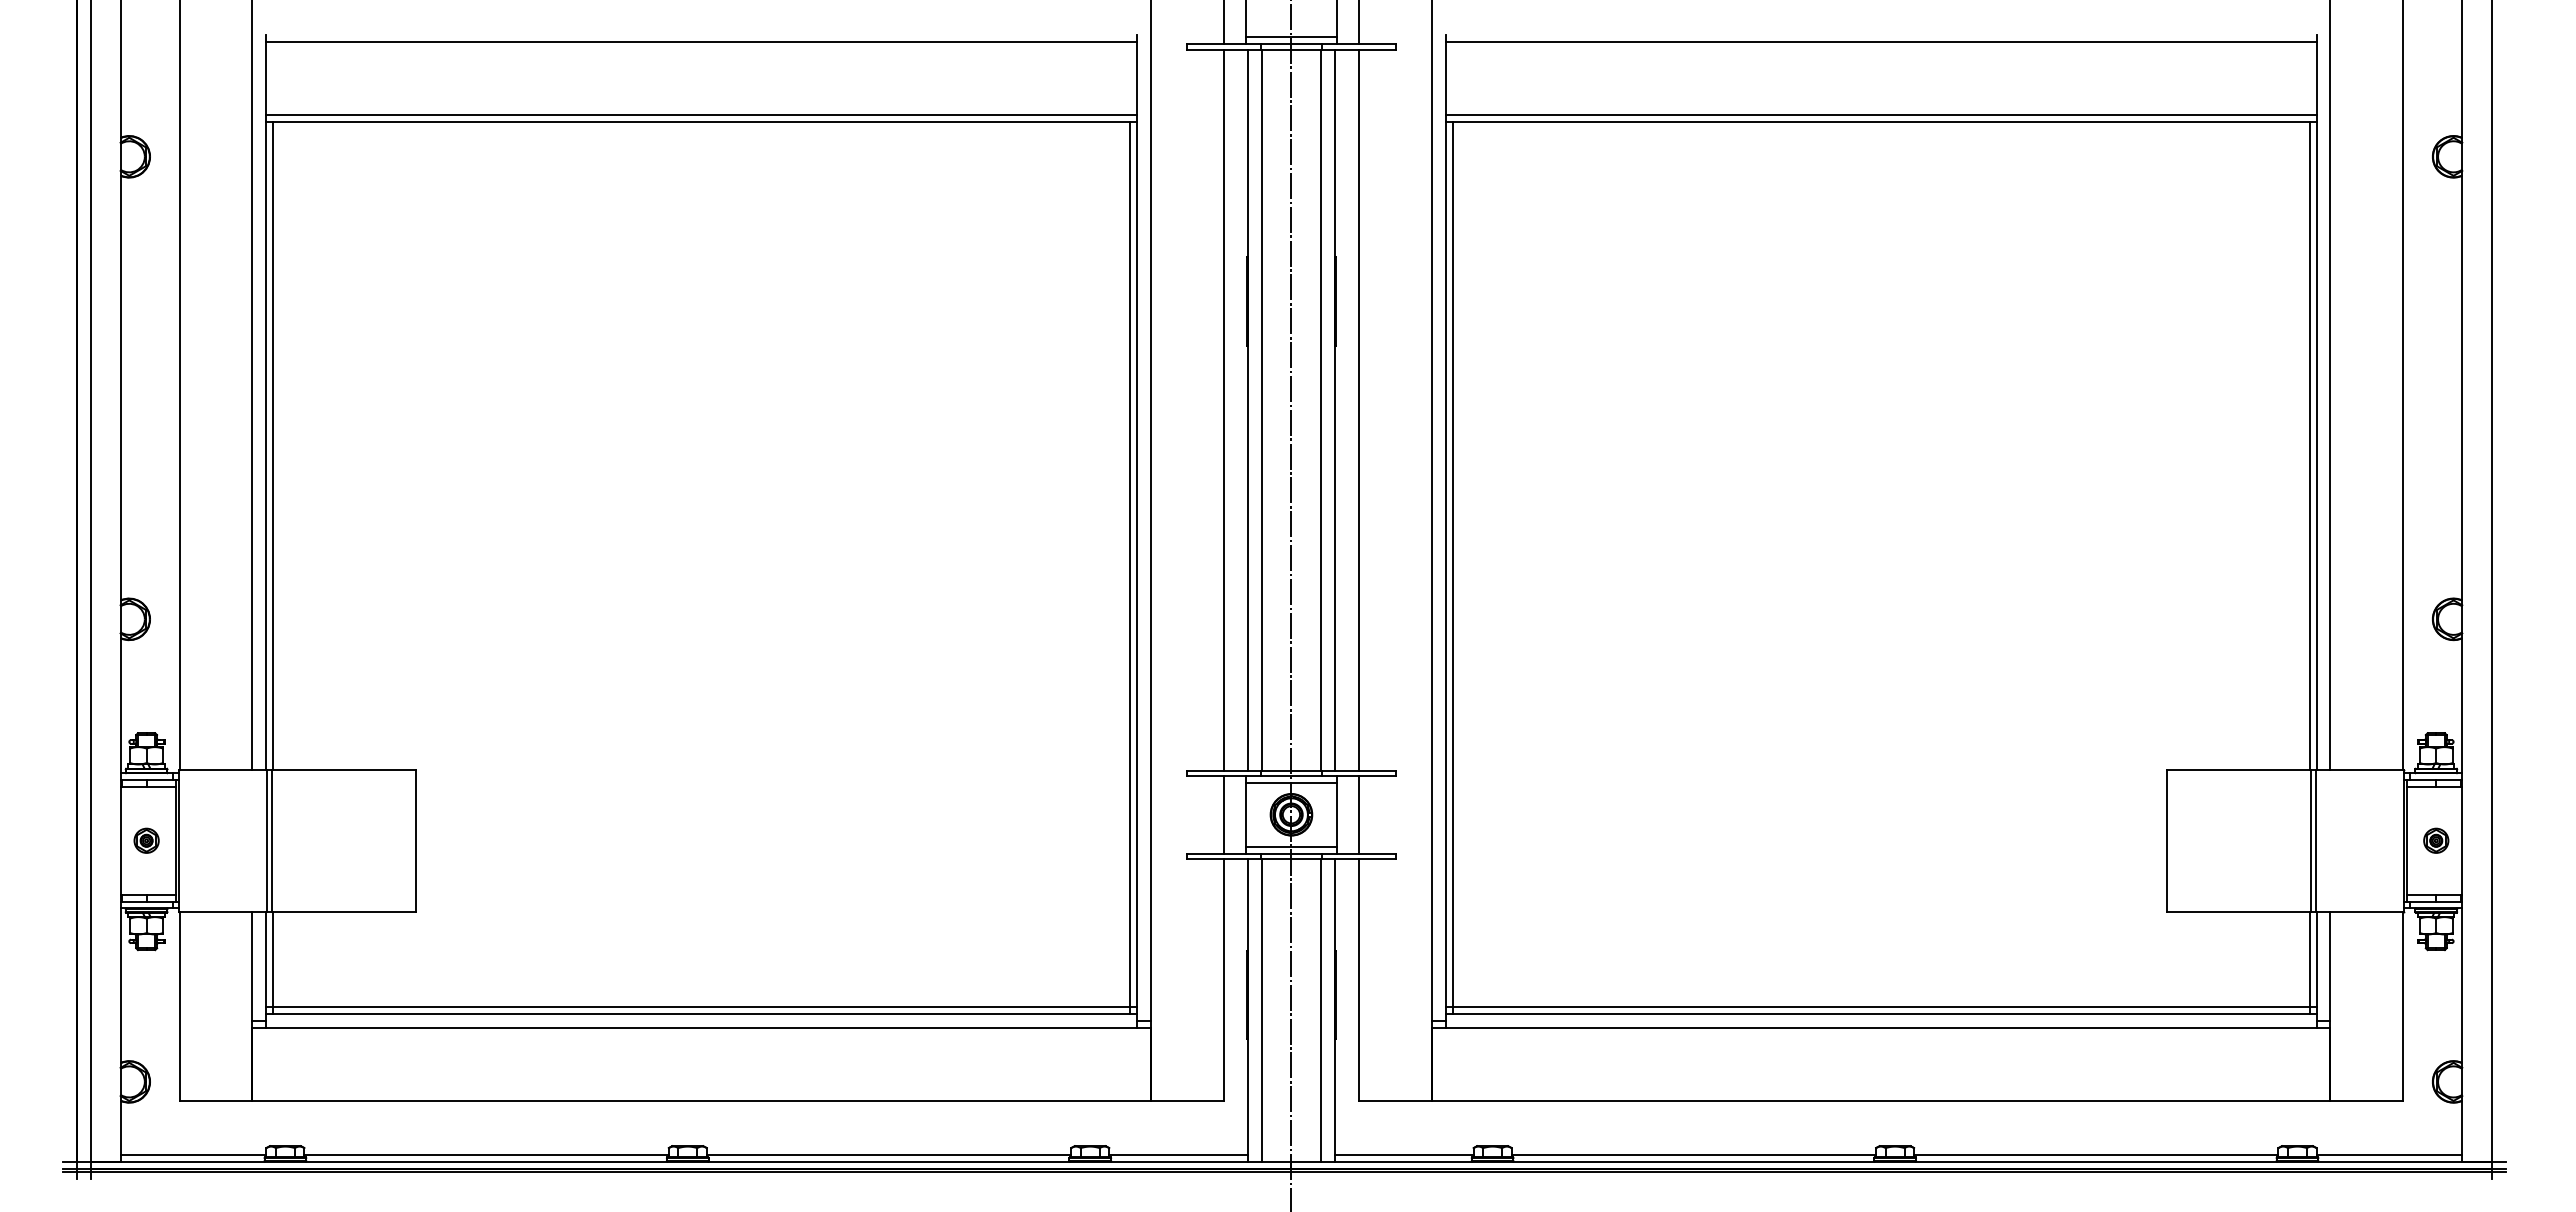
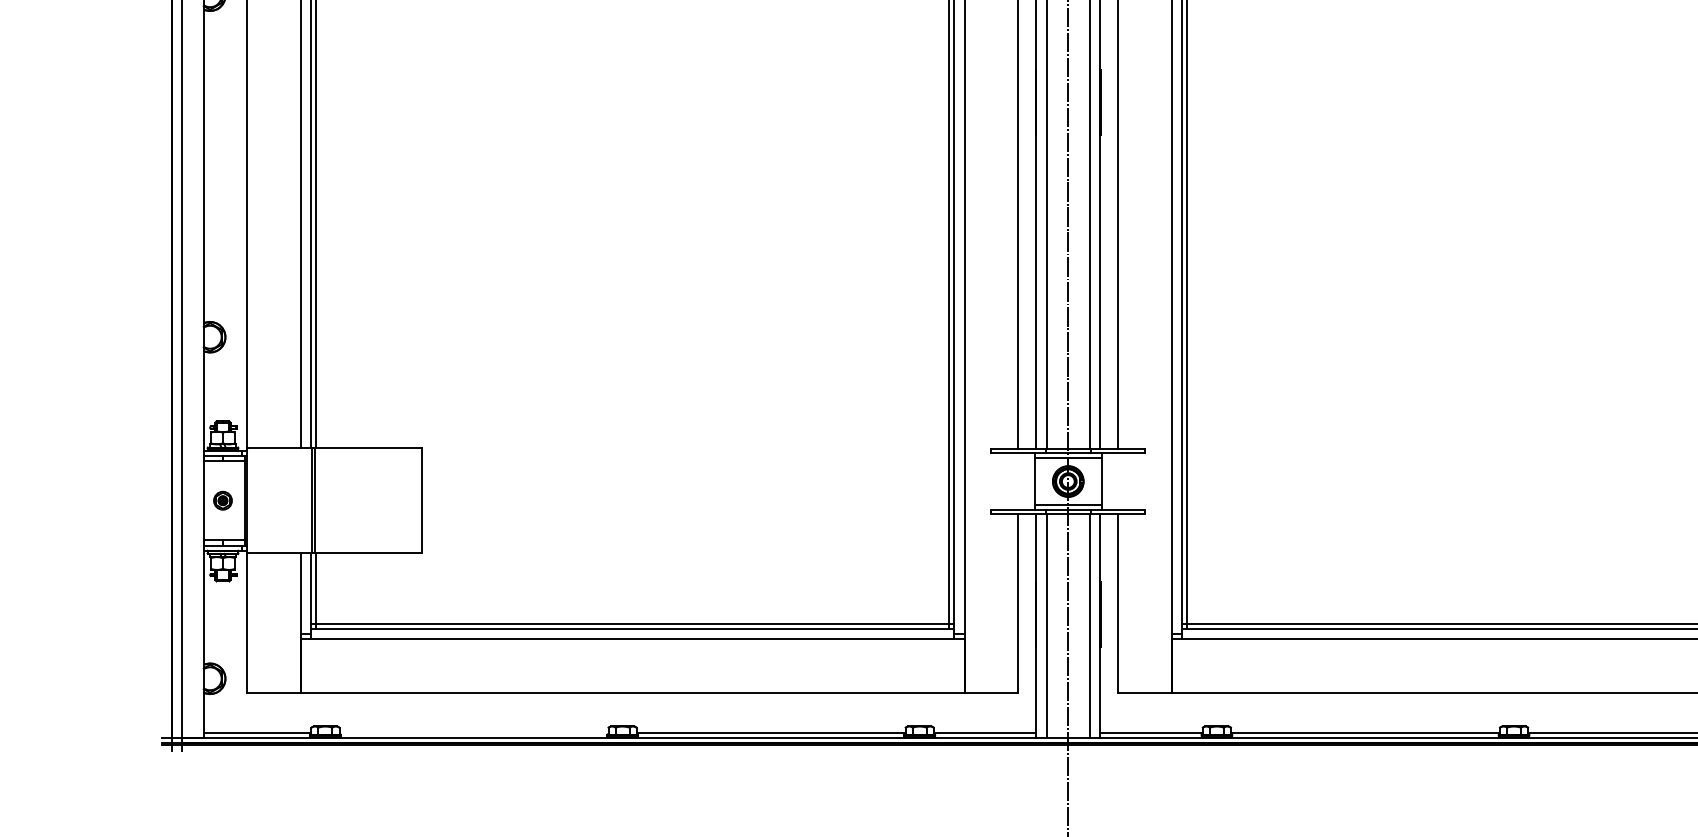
line: (1223, 814) -> (1018, 481), removed
line: (1359, 814) -> (1118, 481), removed
line: (486, 1154) -> (473, 732), removed

